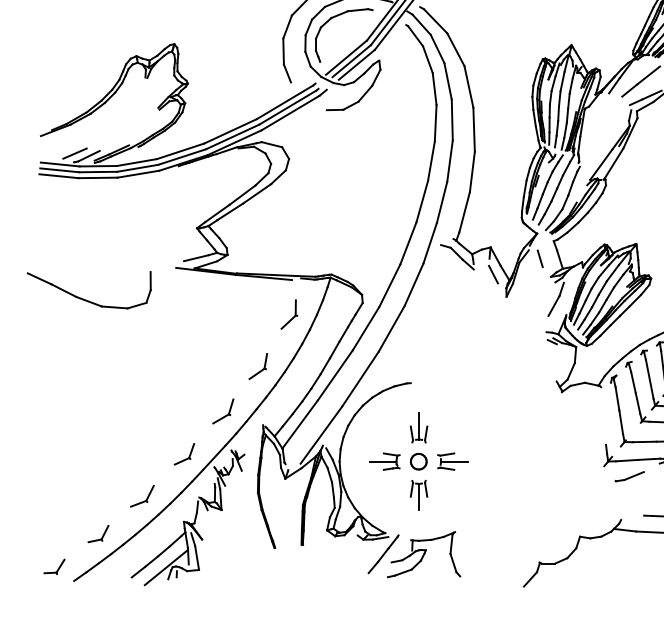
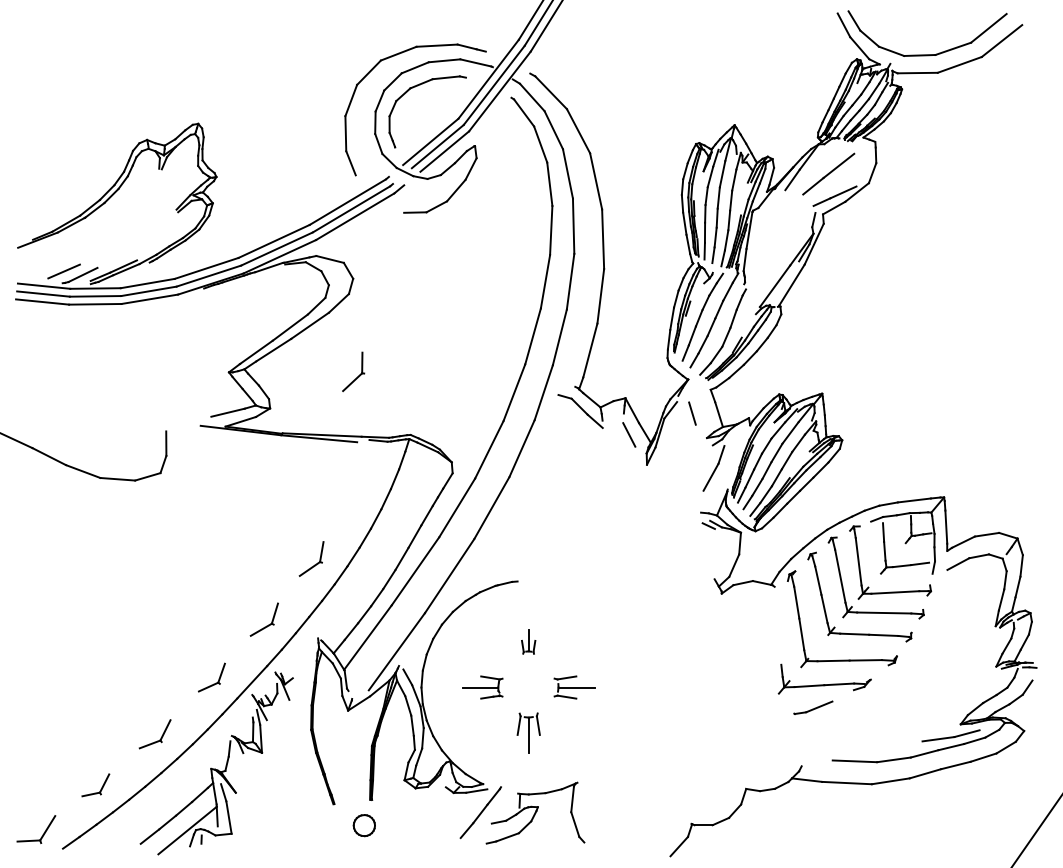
part: (292, 317) -> (358, 375), moved
part: (418, 427) -> (528, 641), size x0.6
part: (418, 461) -> (363, 825), moved
part: (54, 566) -> (36, 829), size x1.4

